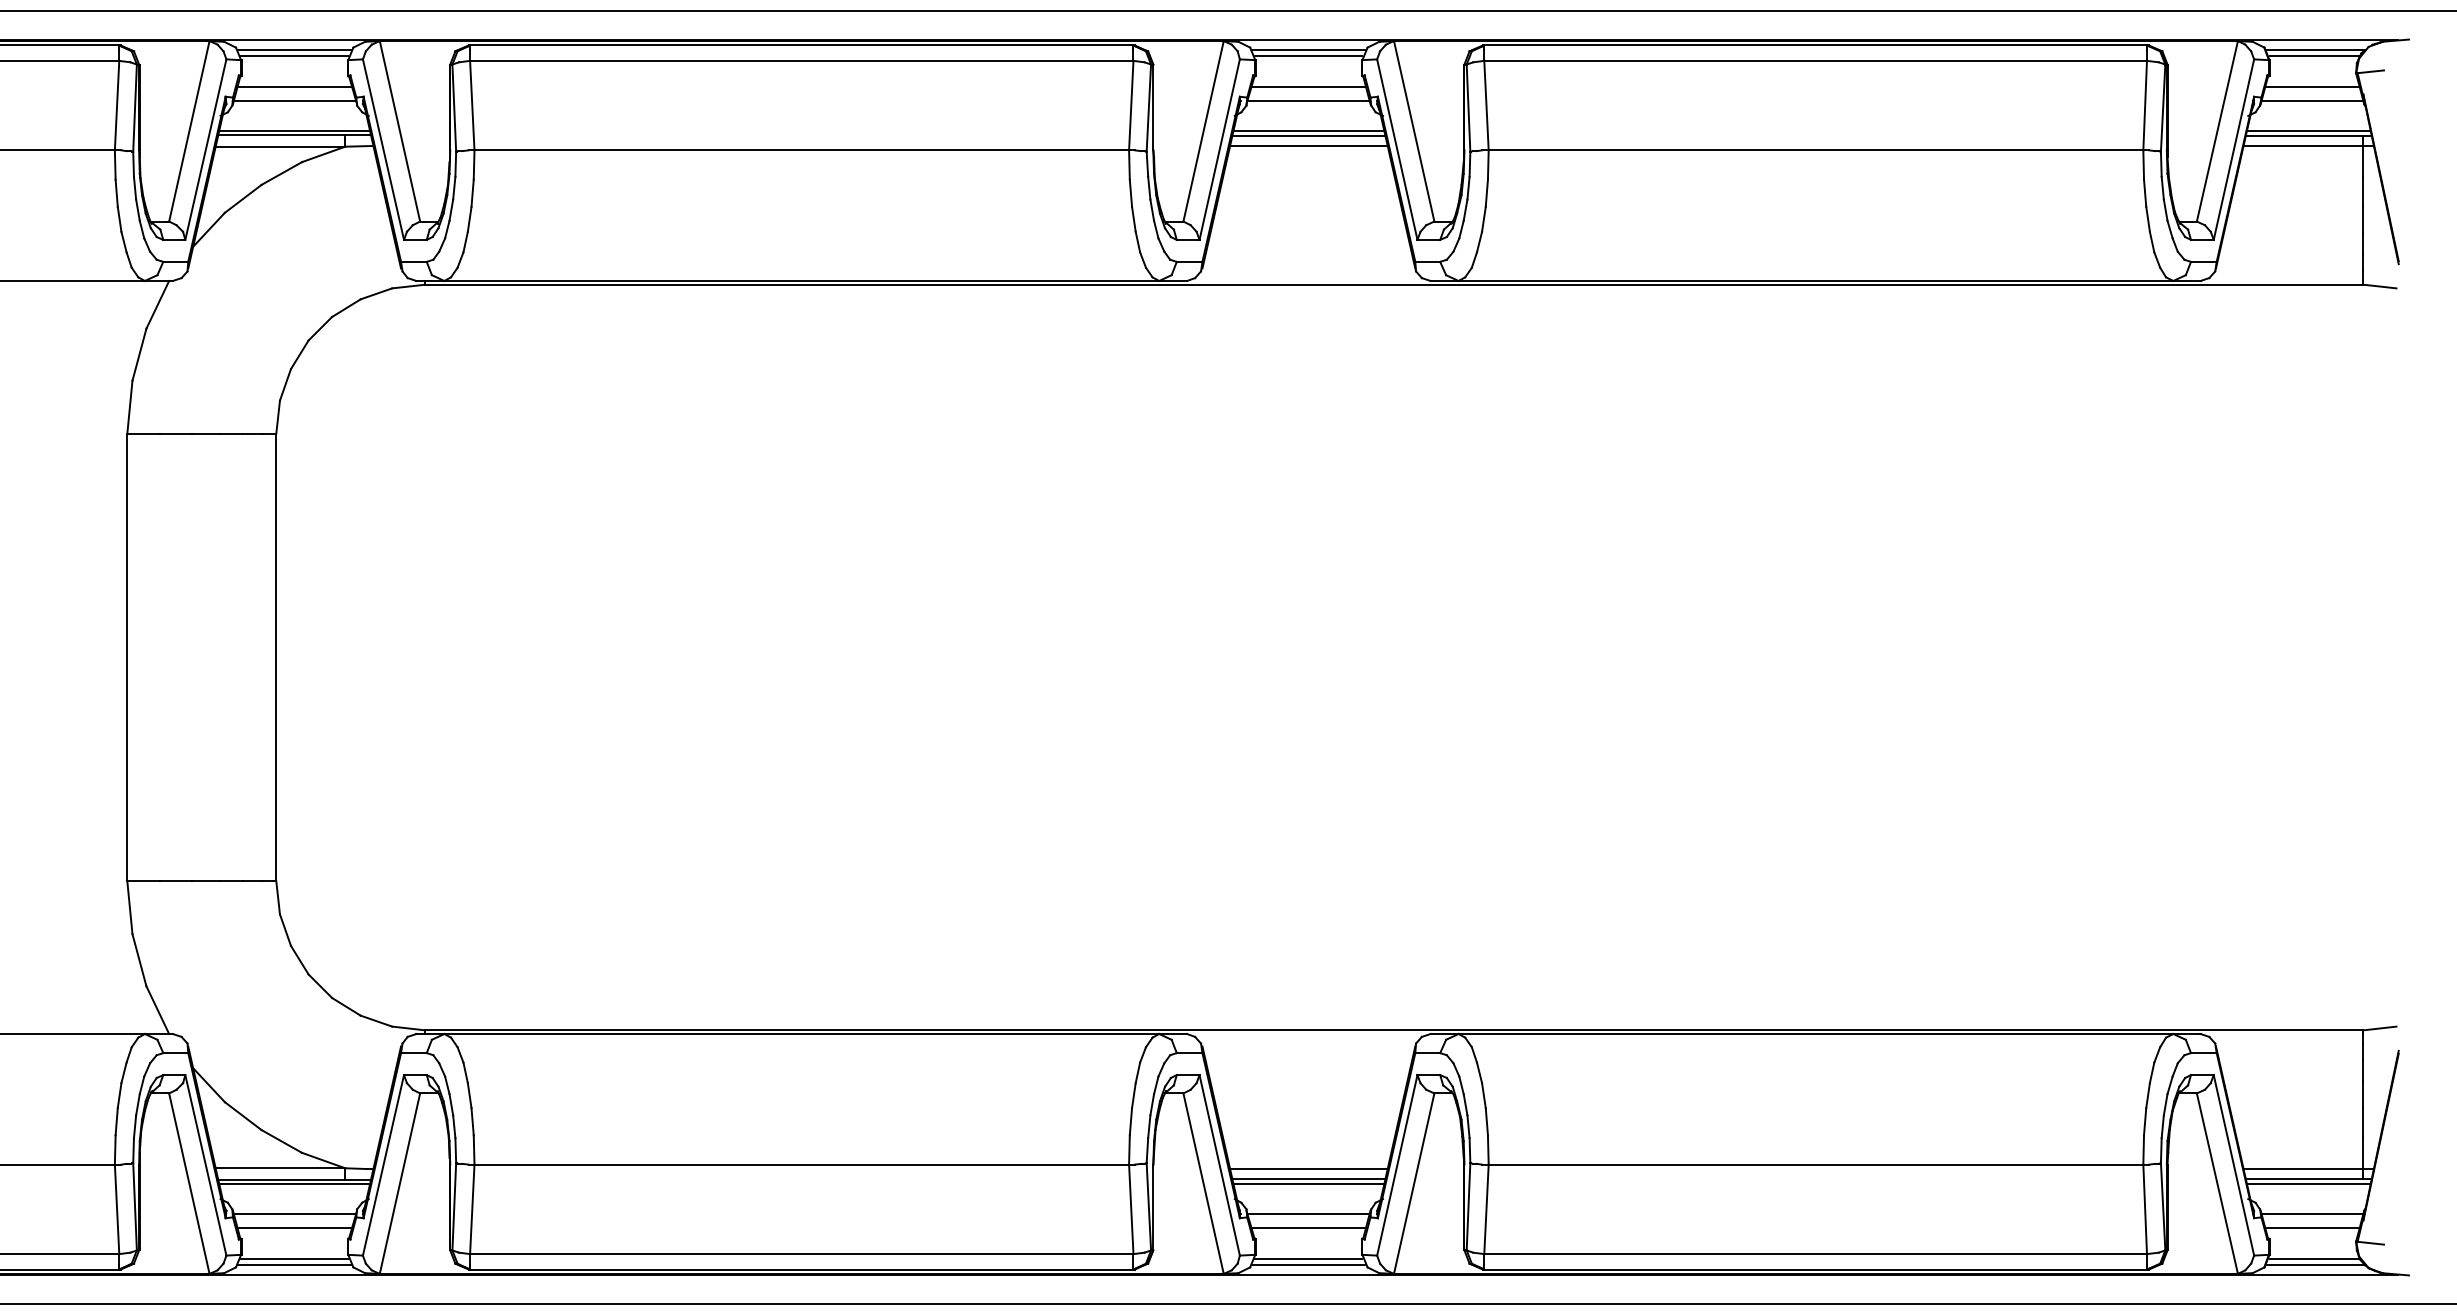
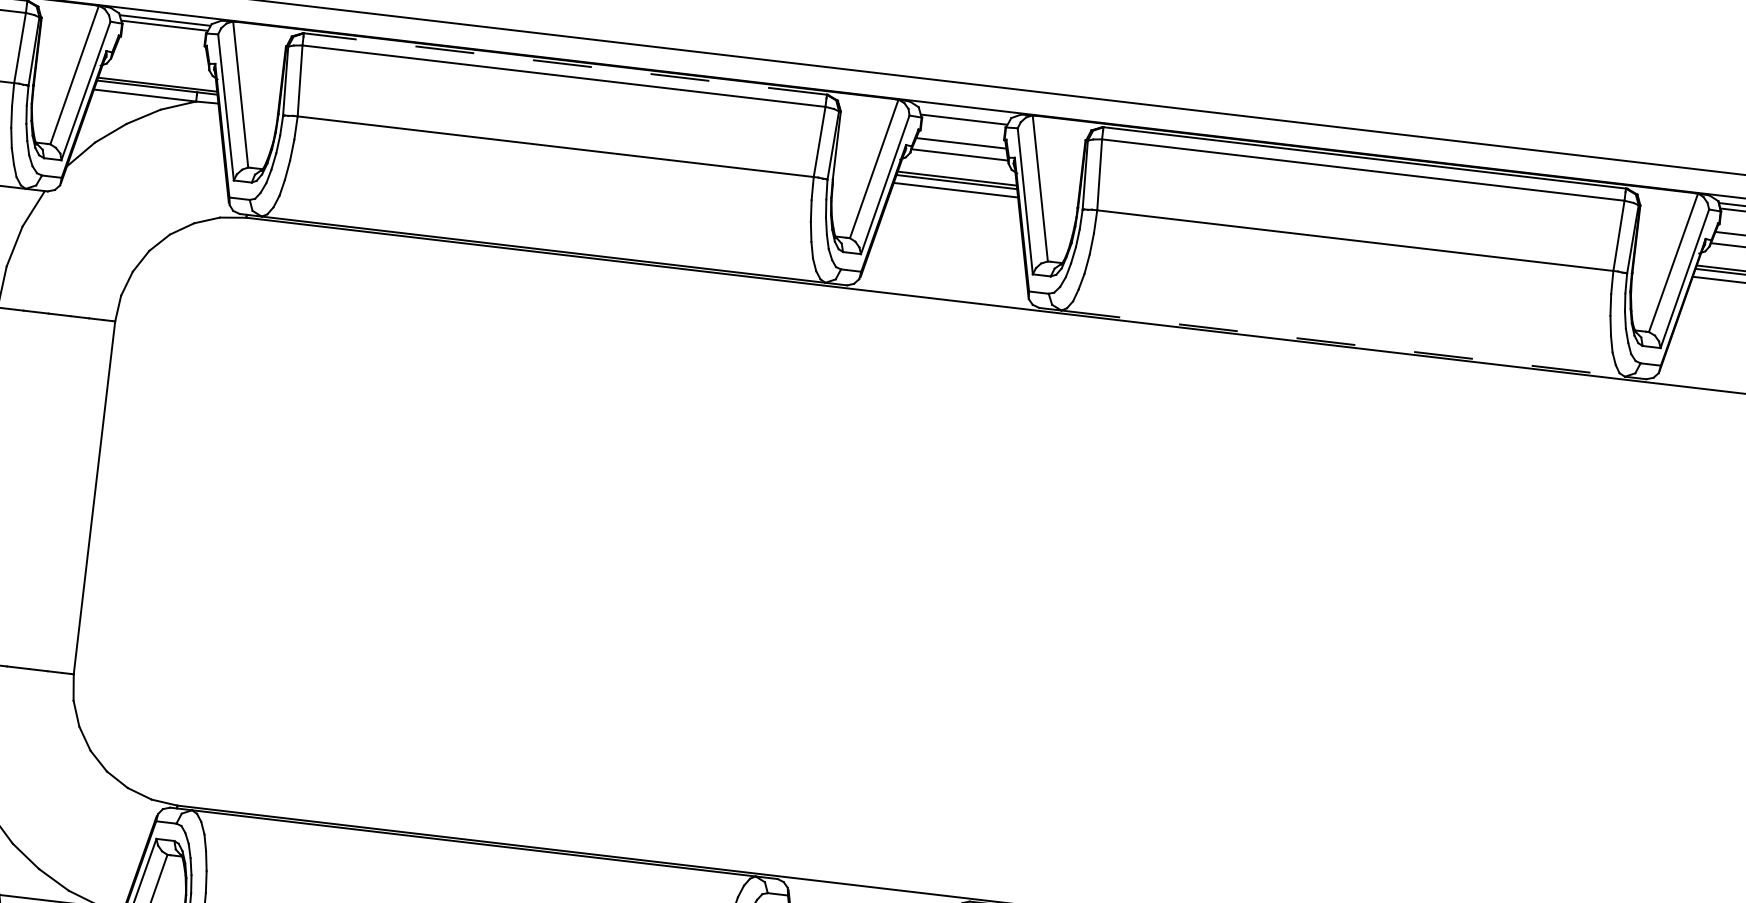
line: (801, 45) -> (565, 64), solid -> dashed
line: (1308, 49) -> (964, 114), removed
line: (294, 86) -> (161, 49), removed
line: (294, 101) -> (160, 61), removed
line: (1816, 280) -> (1343, 343), solid -> dashed

